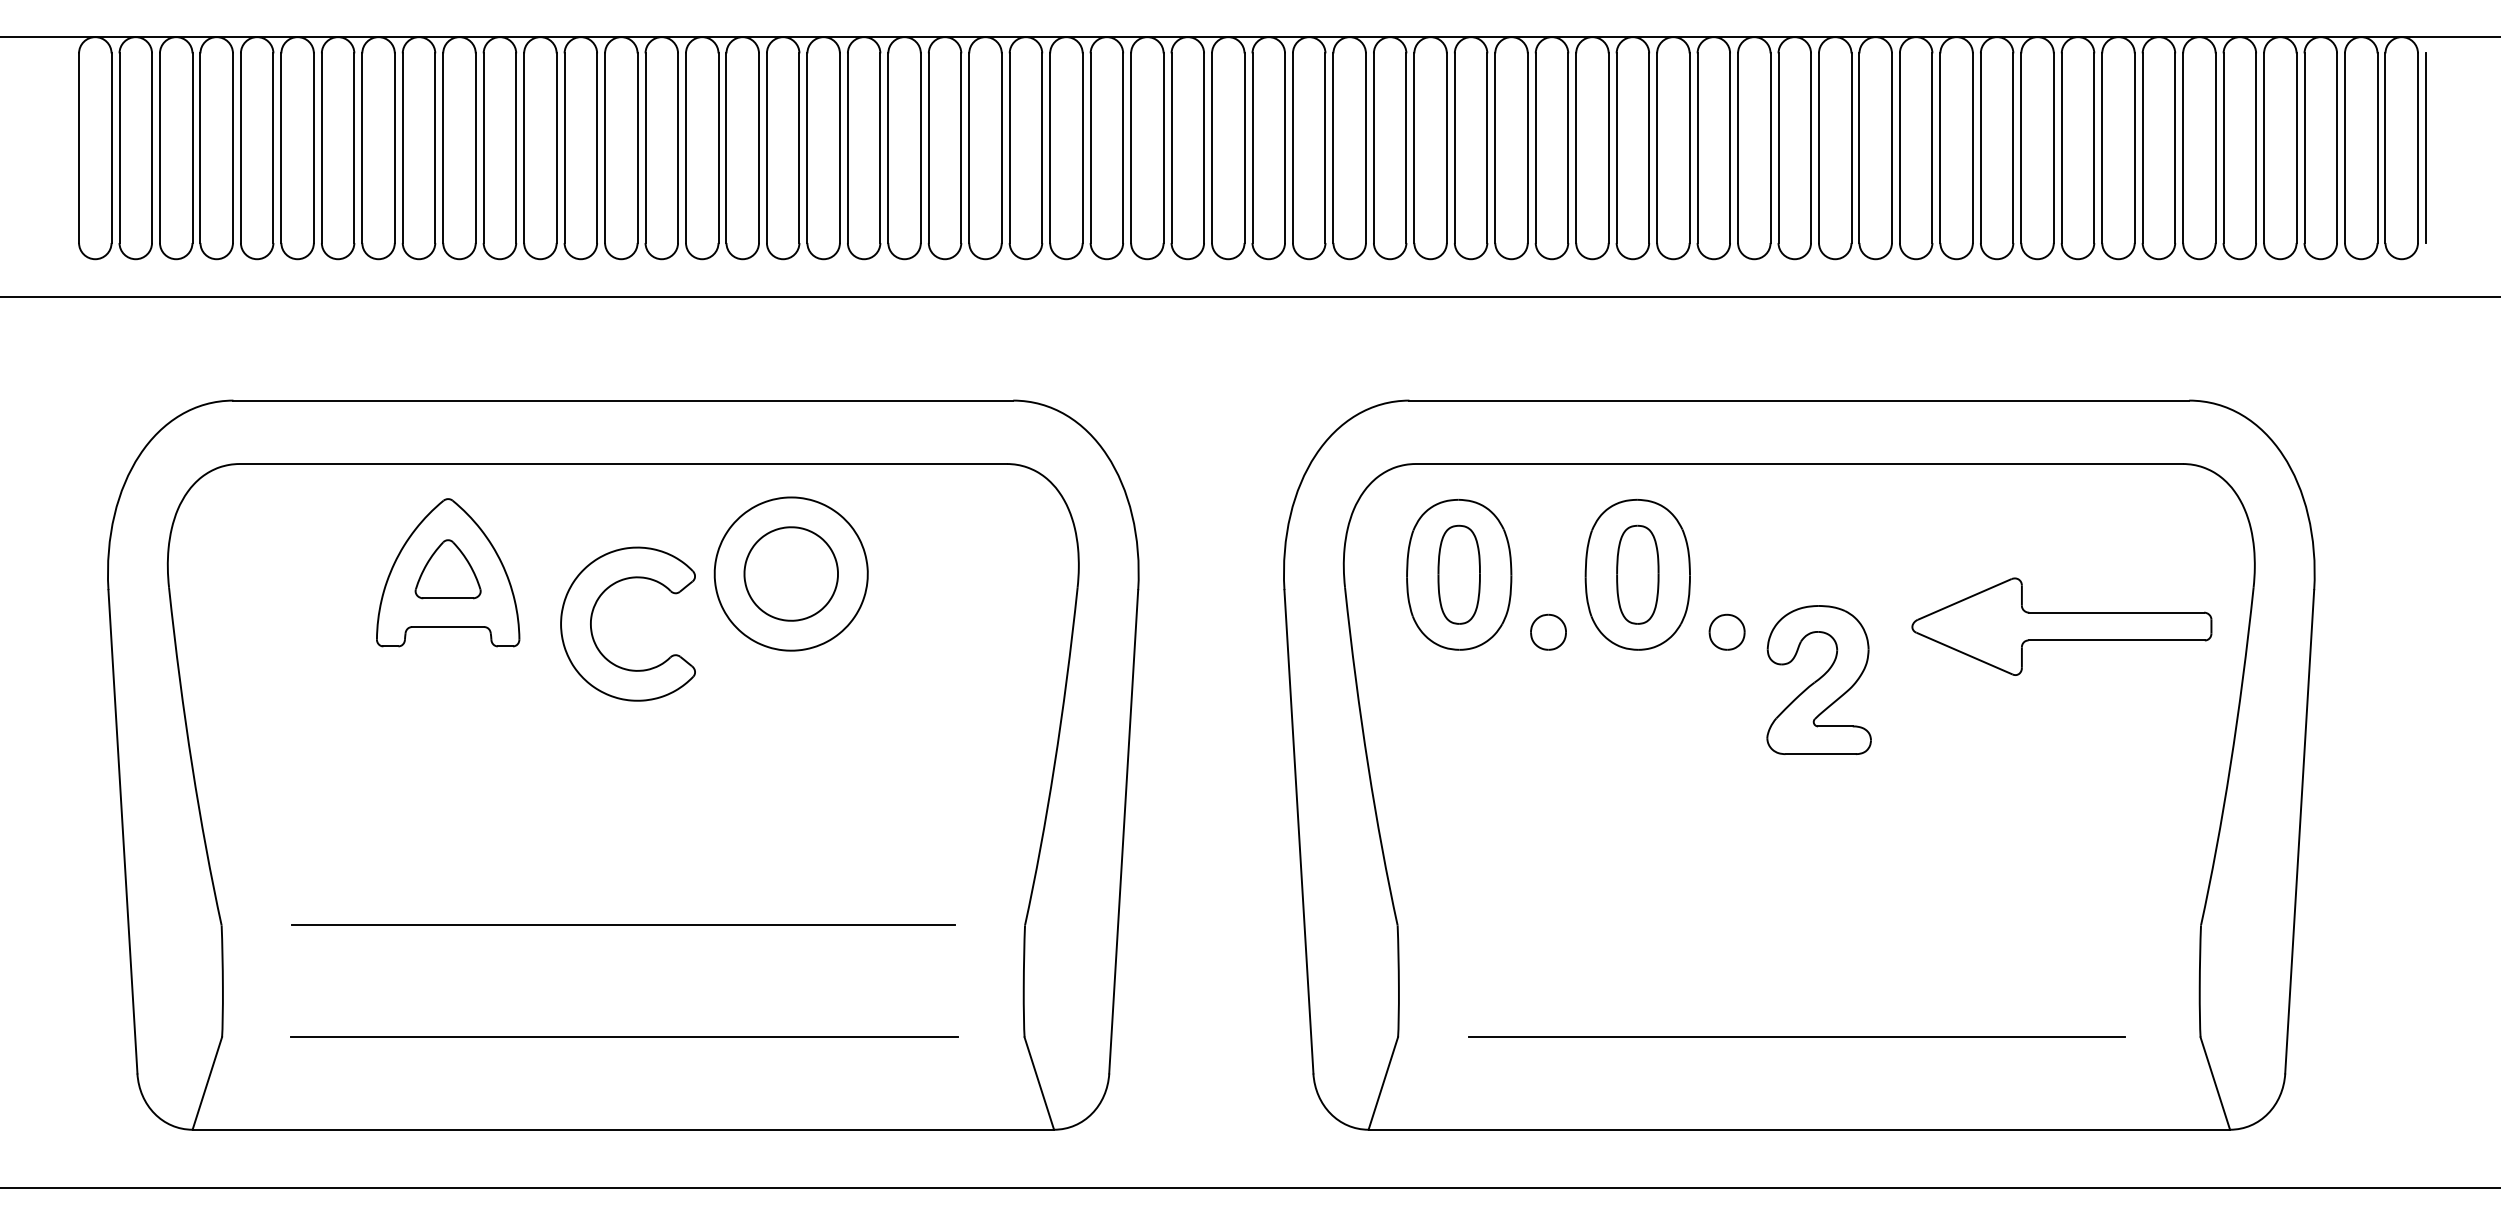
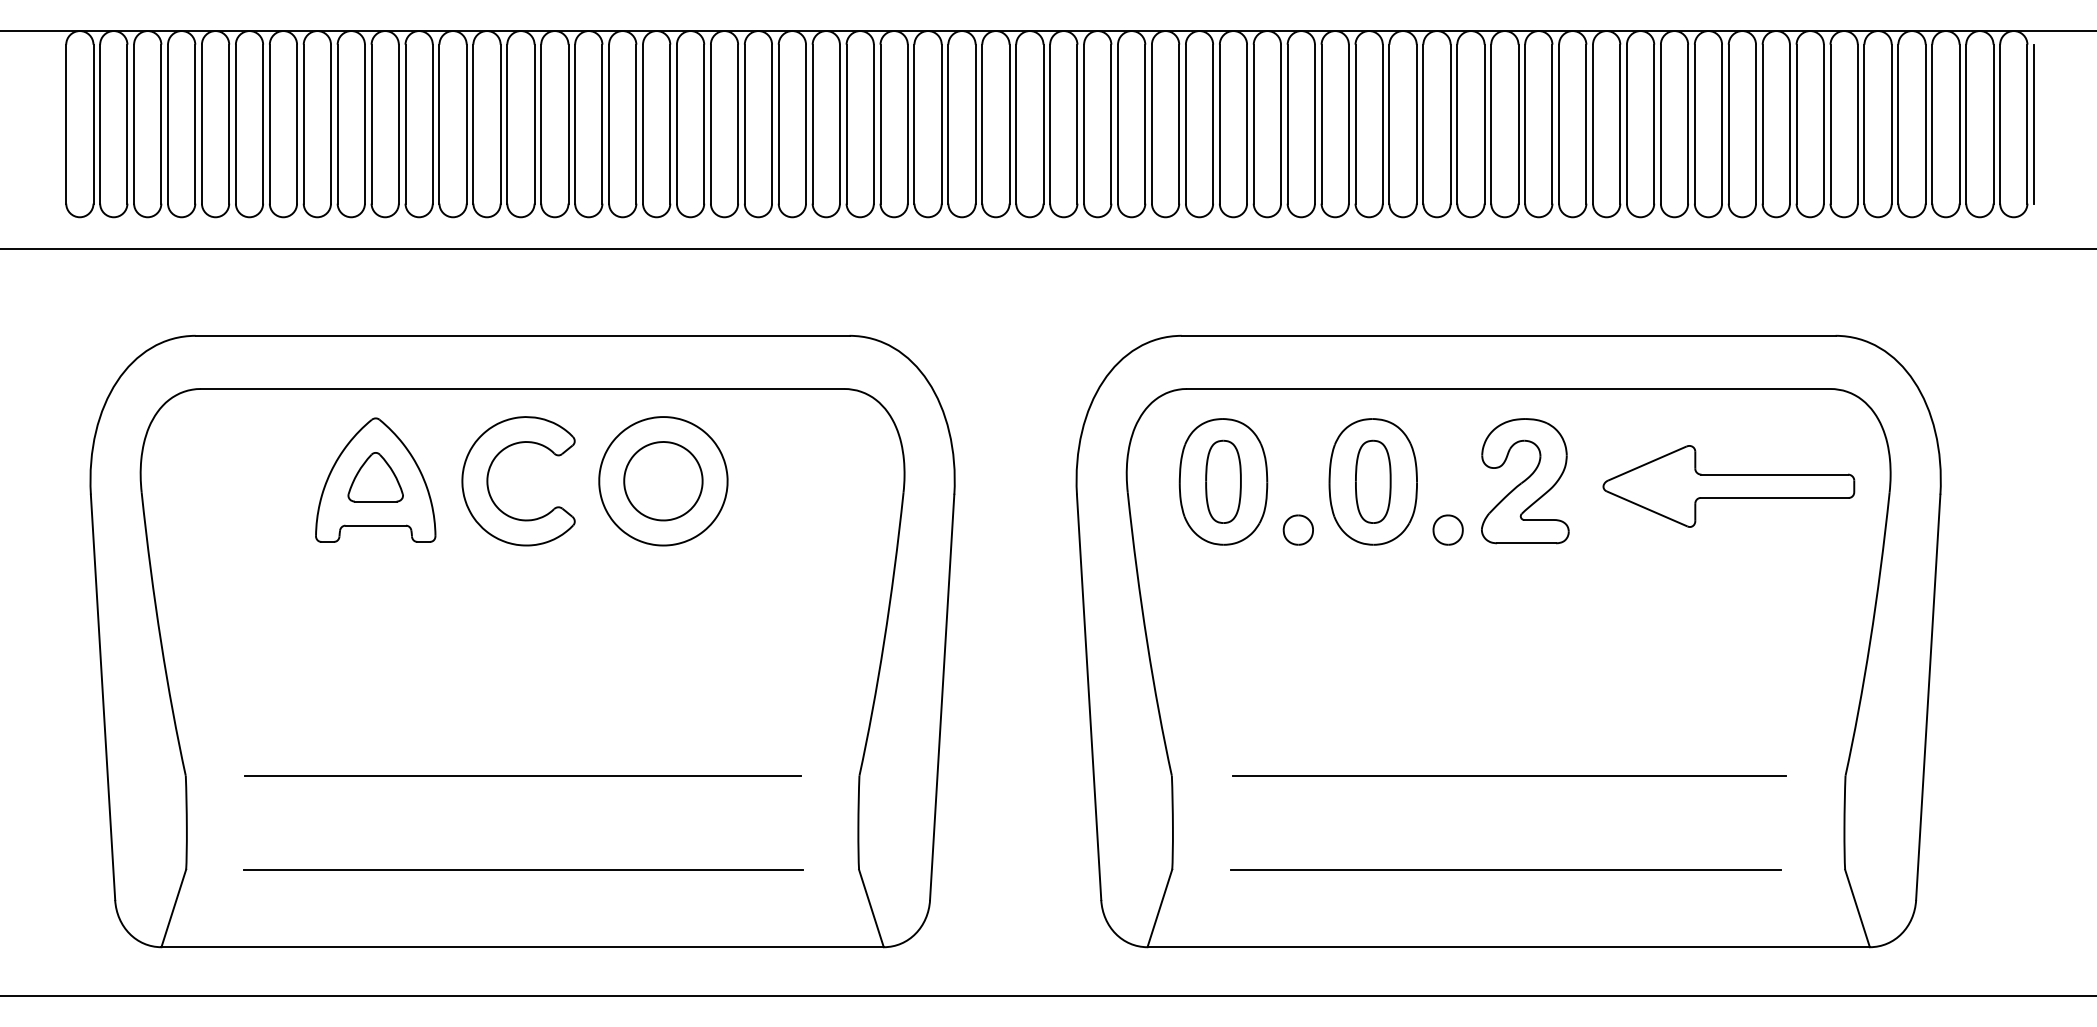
part: (592, 624) -> (488, 481), moved
part: (2061, 626) -> (1728, 486), moved
part: (1819, 680) -> (1525, 481), moved
line: (1800, 924) -> (1509, 775), added

